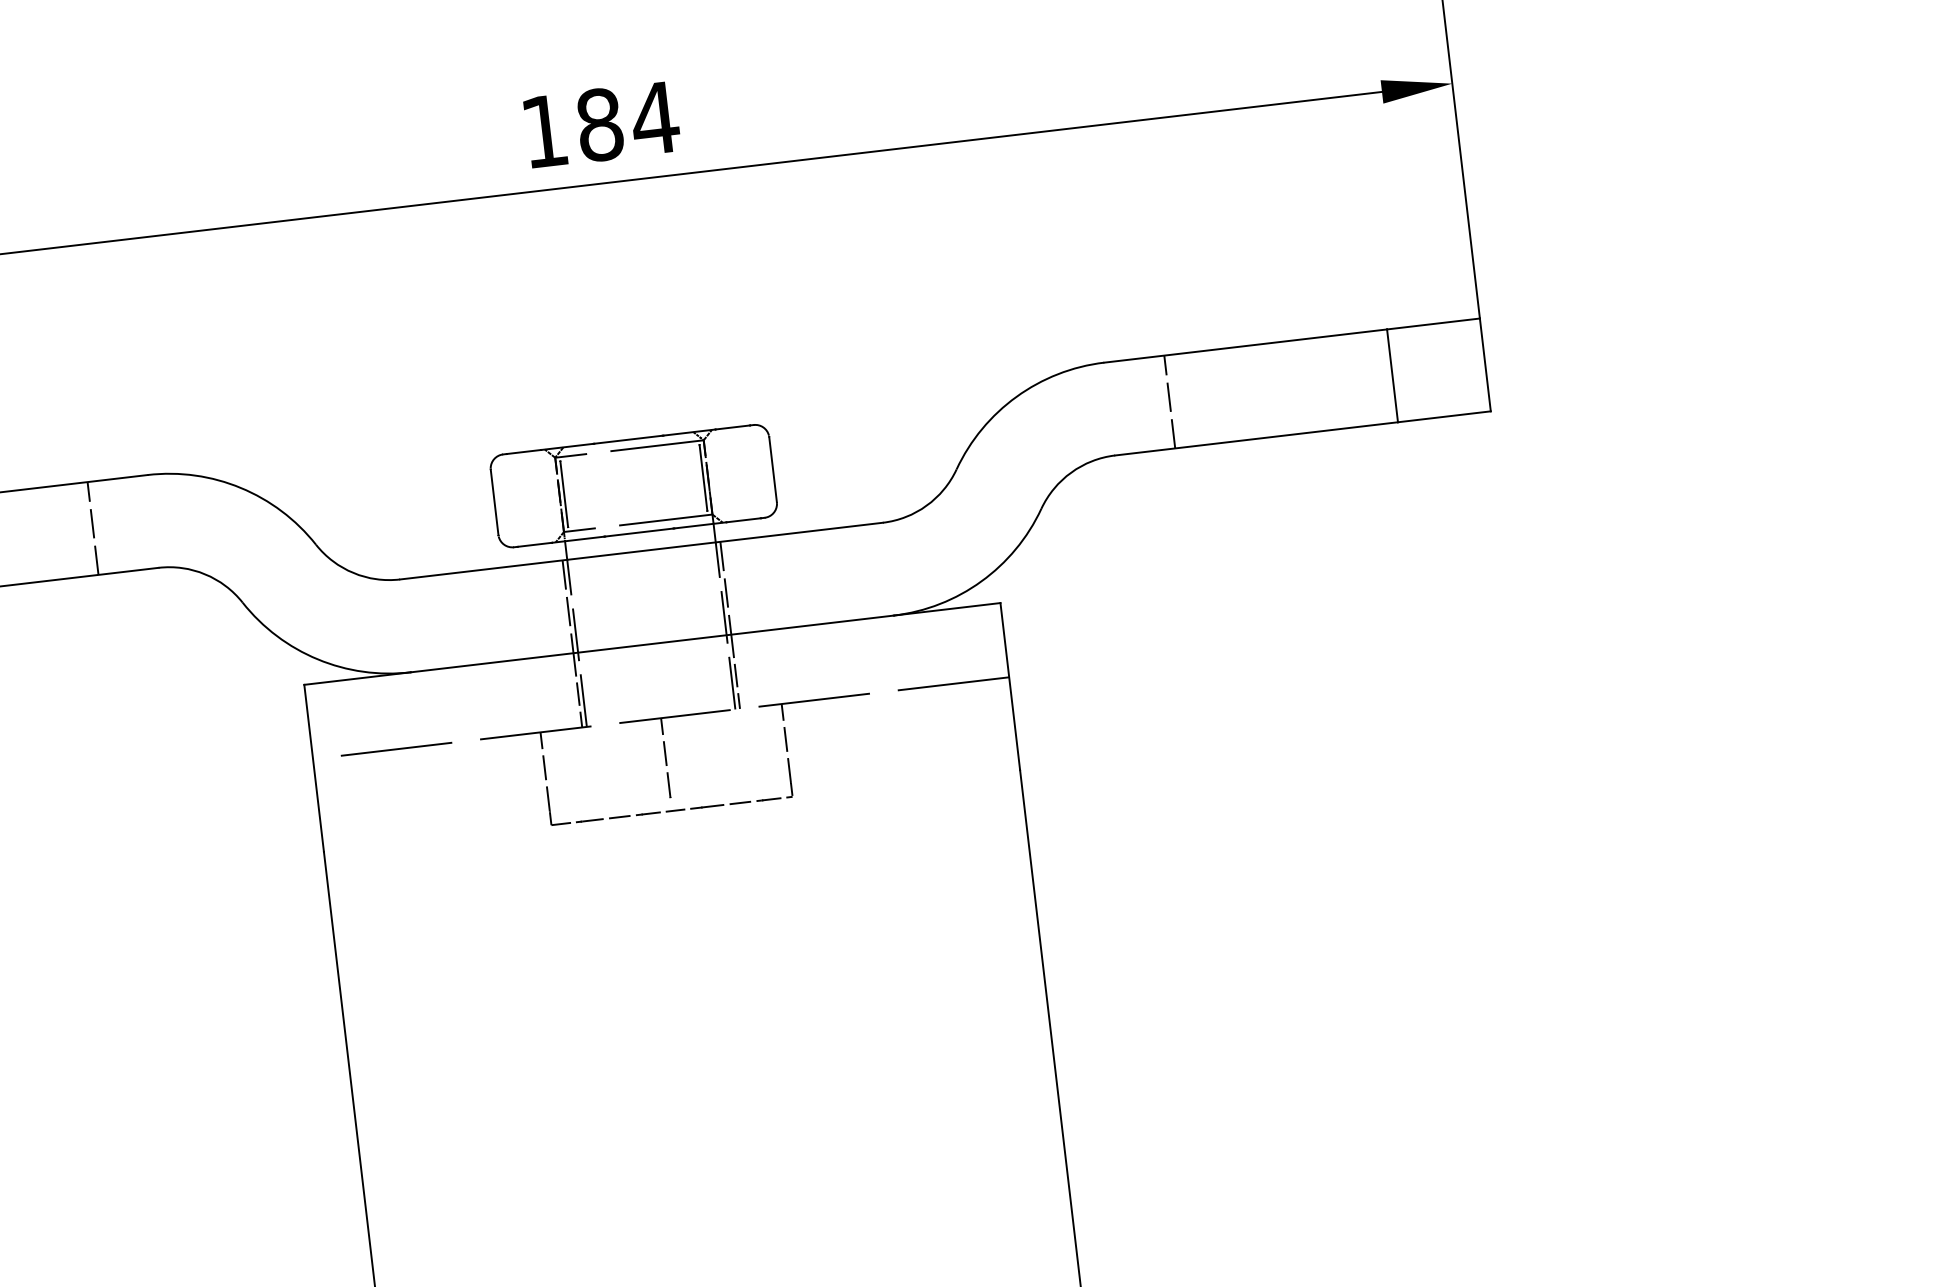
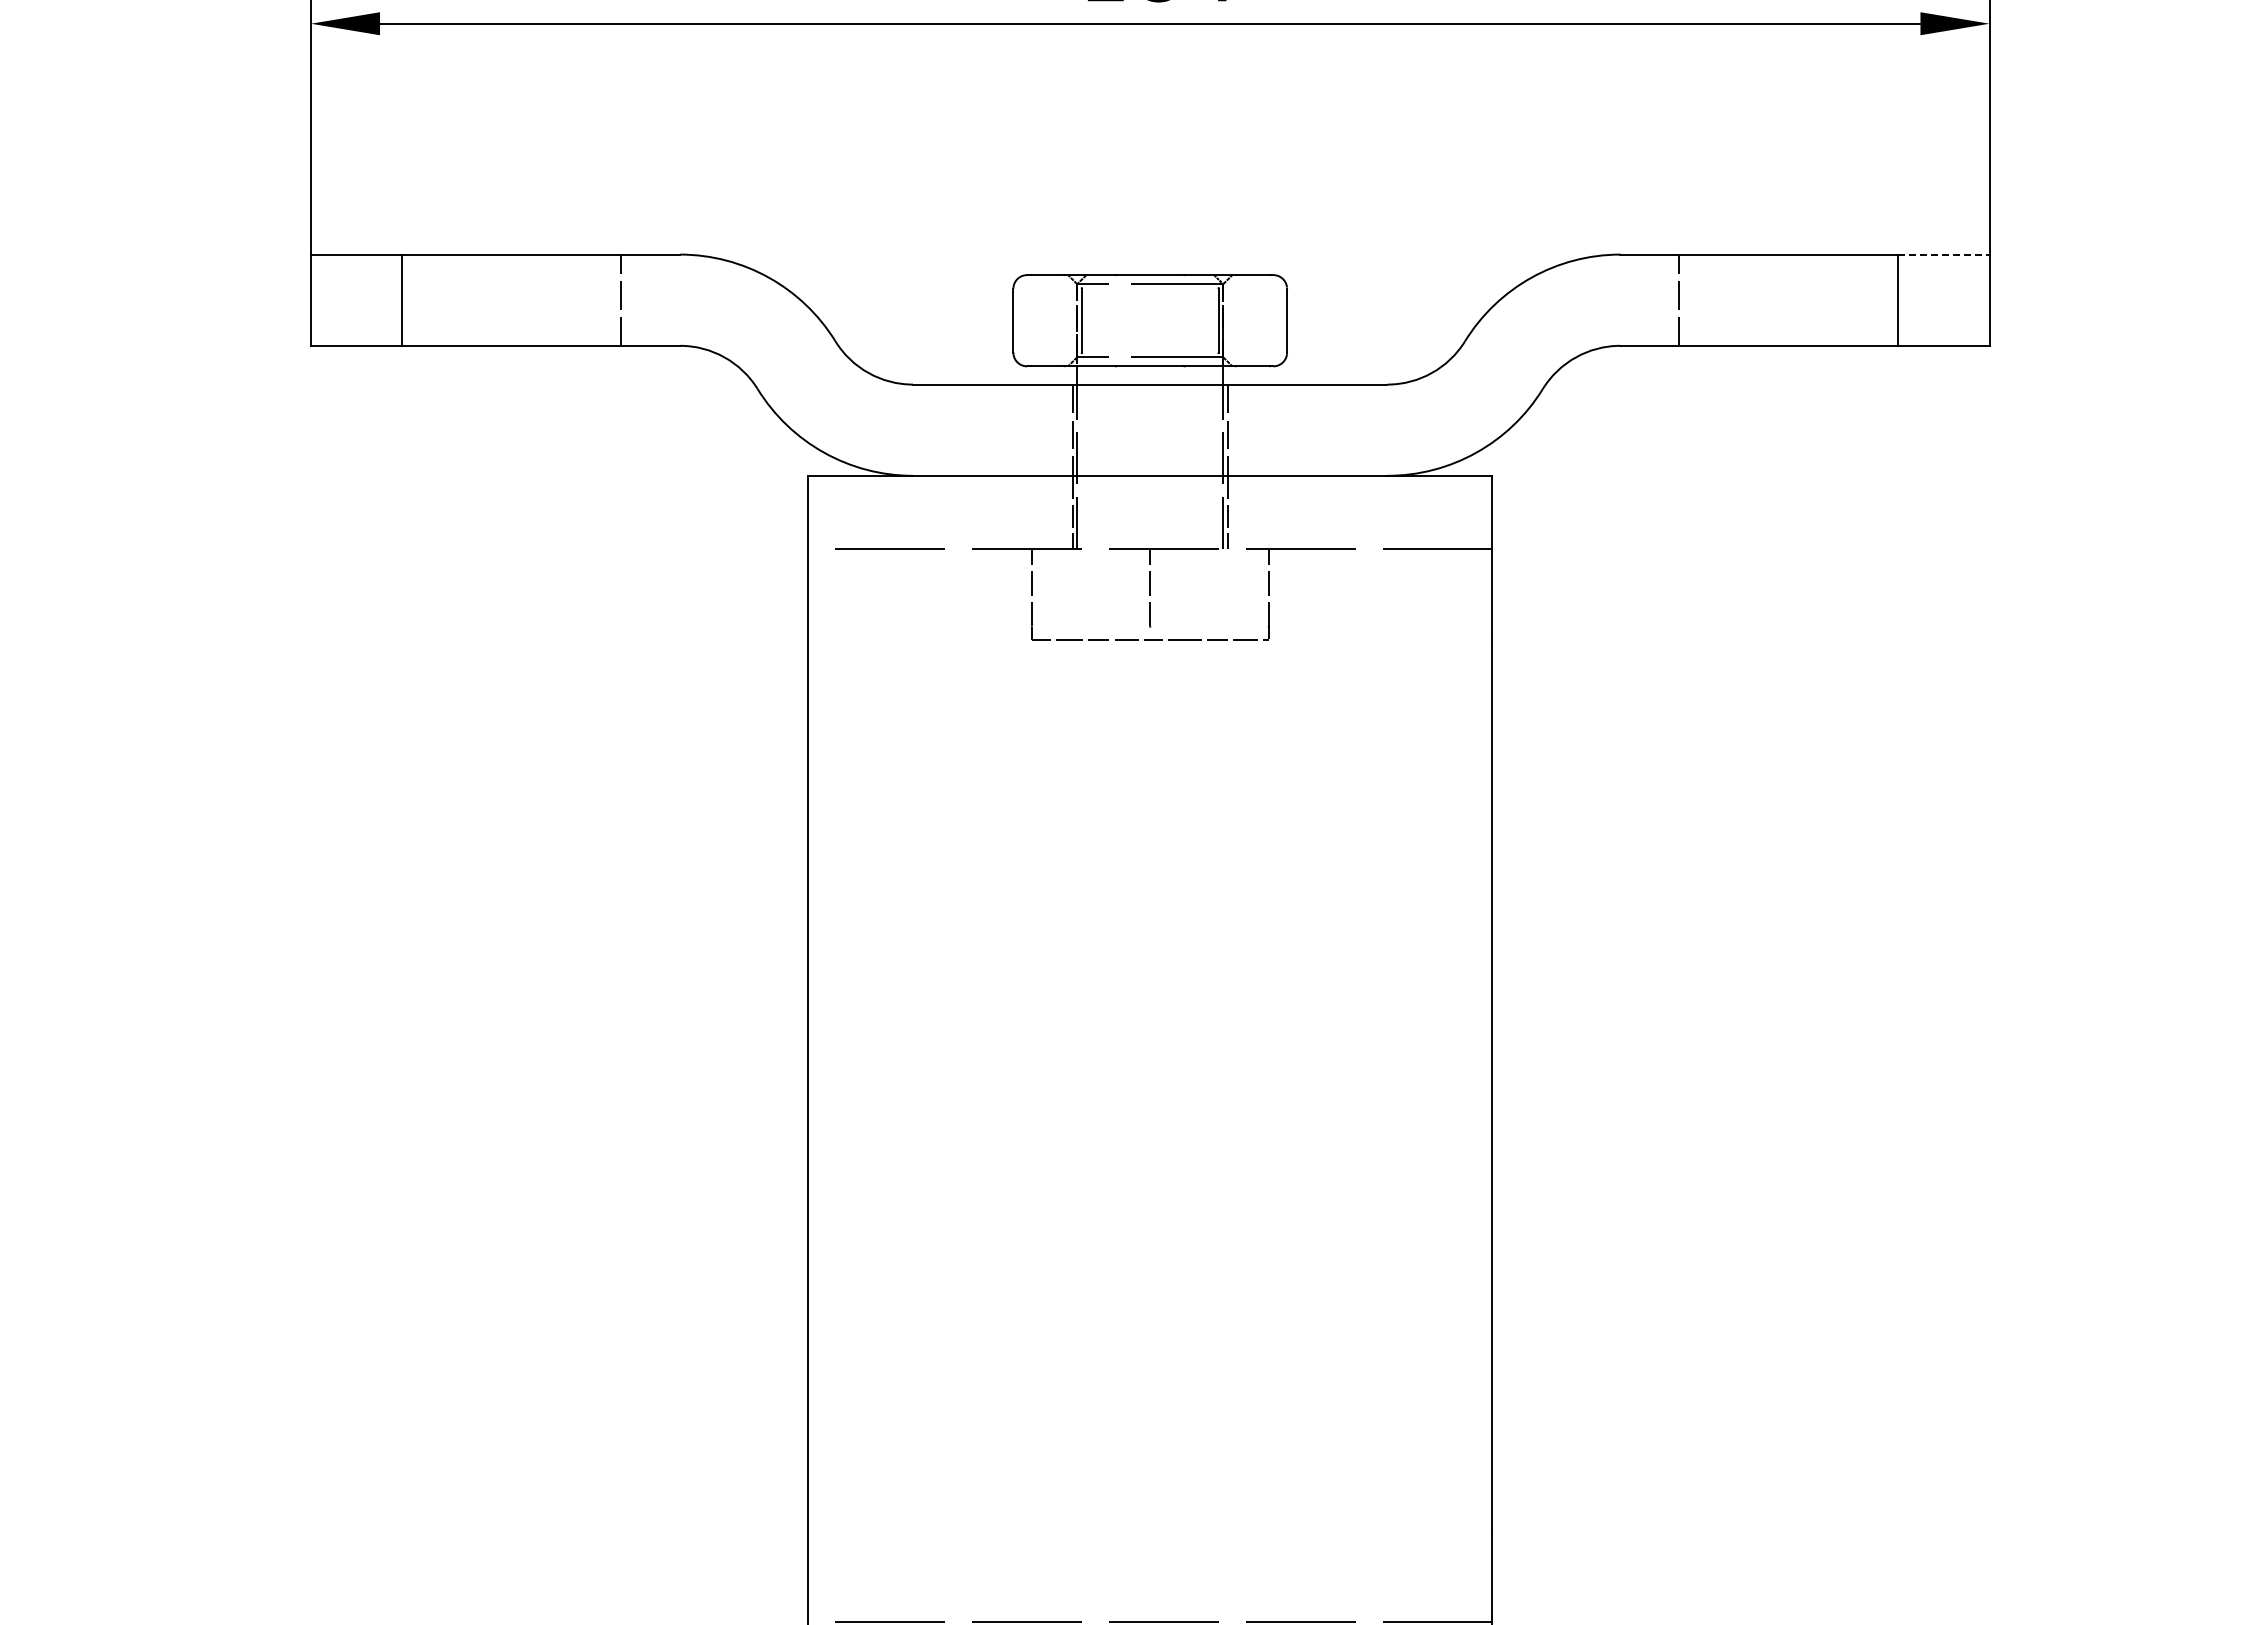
line: (1432, 323) -> (1943, 254), solid -> dashed

